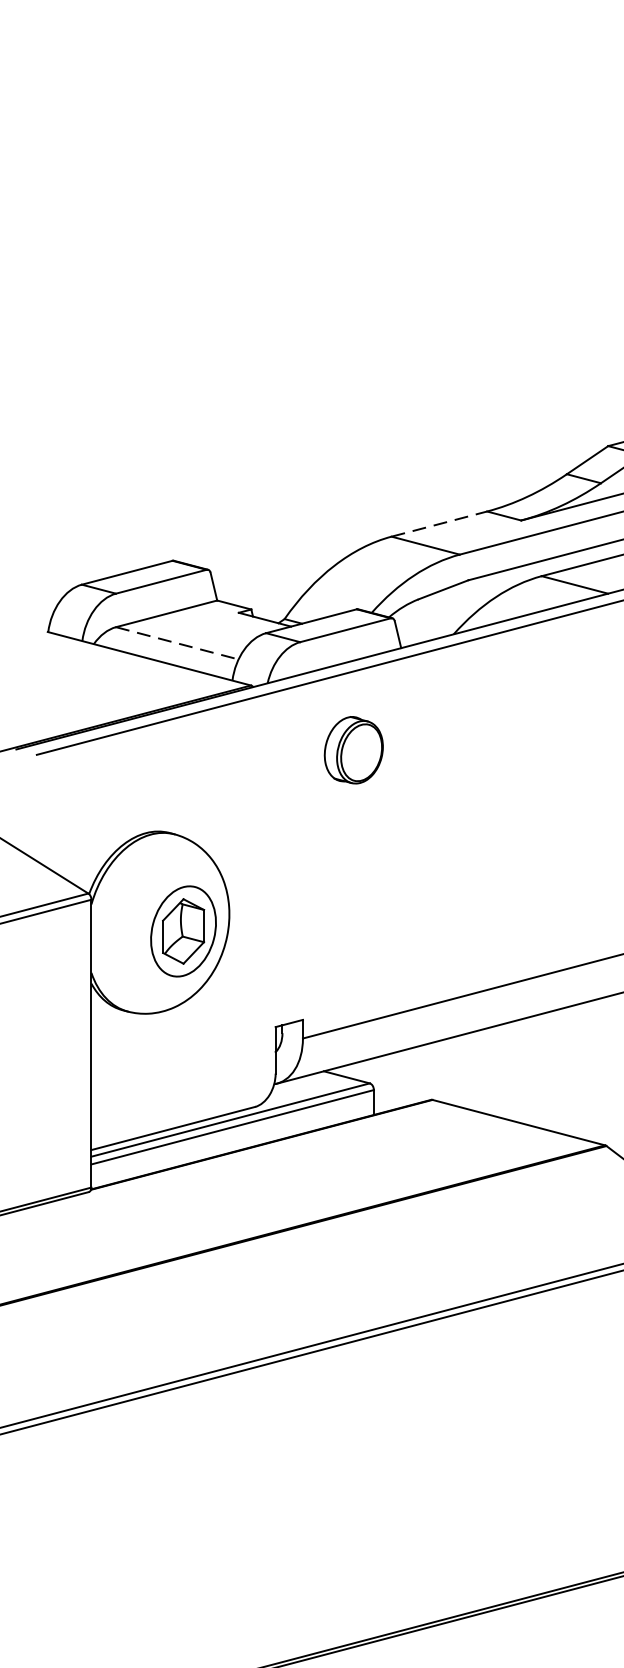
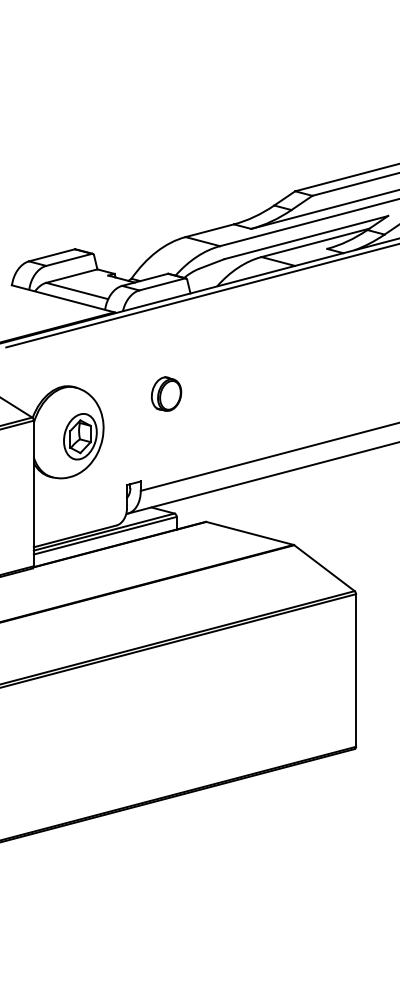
line: (438, 523) -> (209, 230), dashed -> solid
line: (177, 644) -> (77, 291), dashed -> solid
part: (353, 749) -> (166, 393), moved

